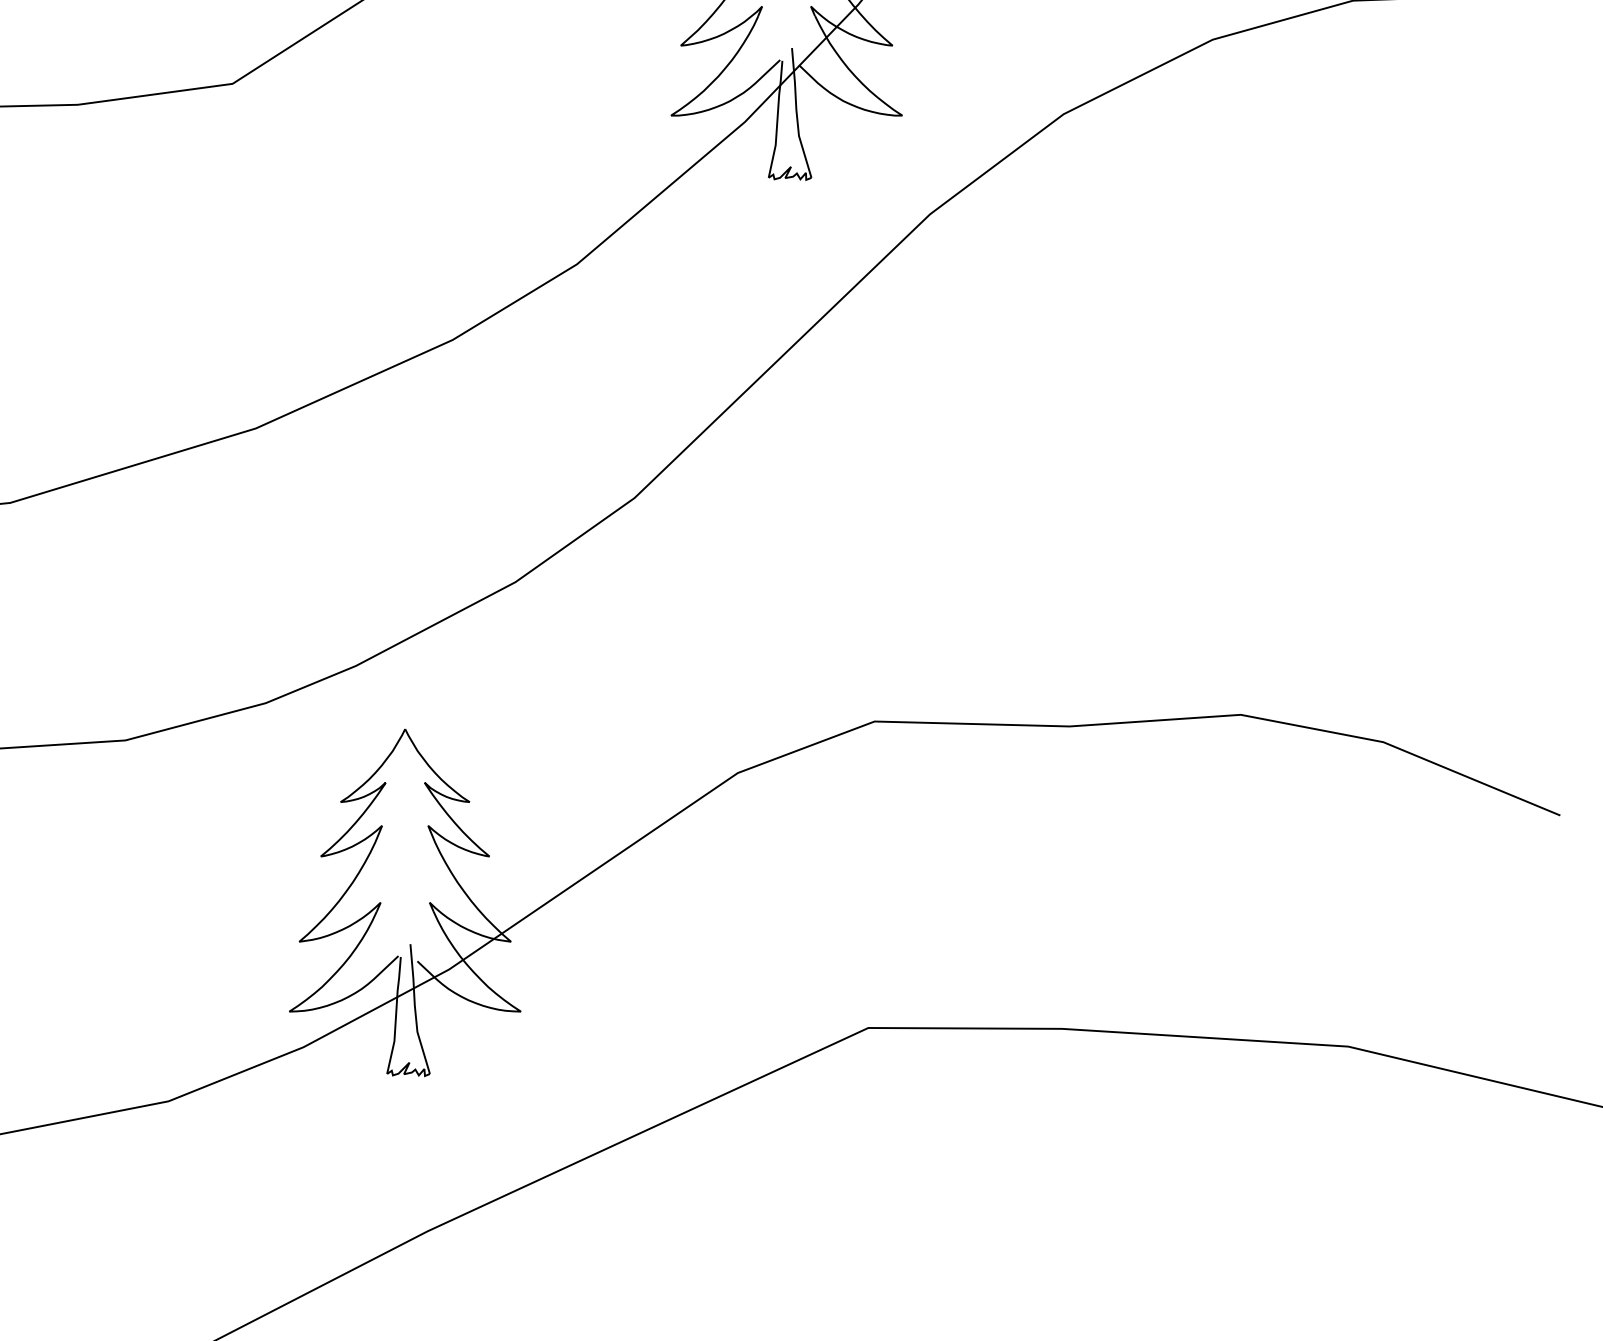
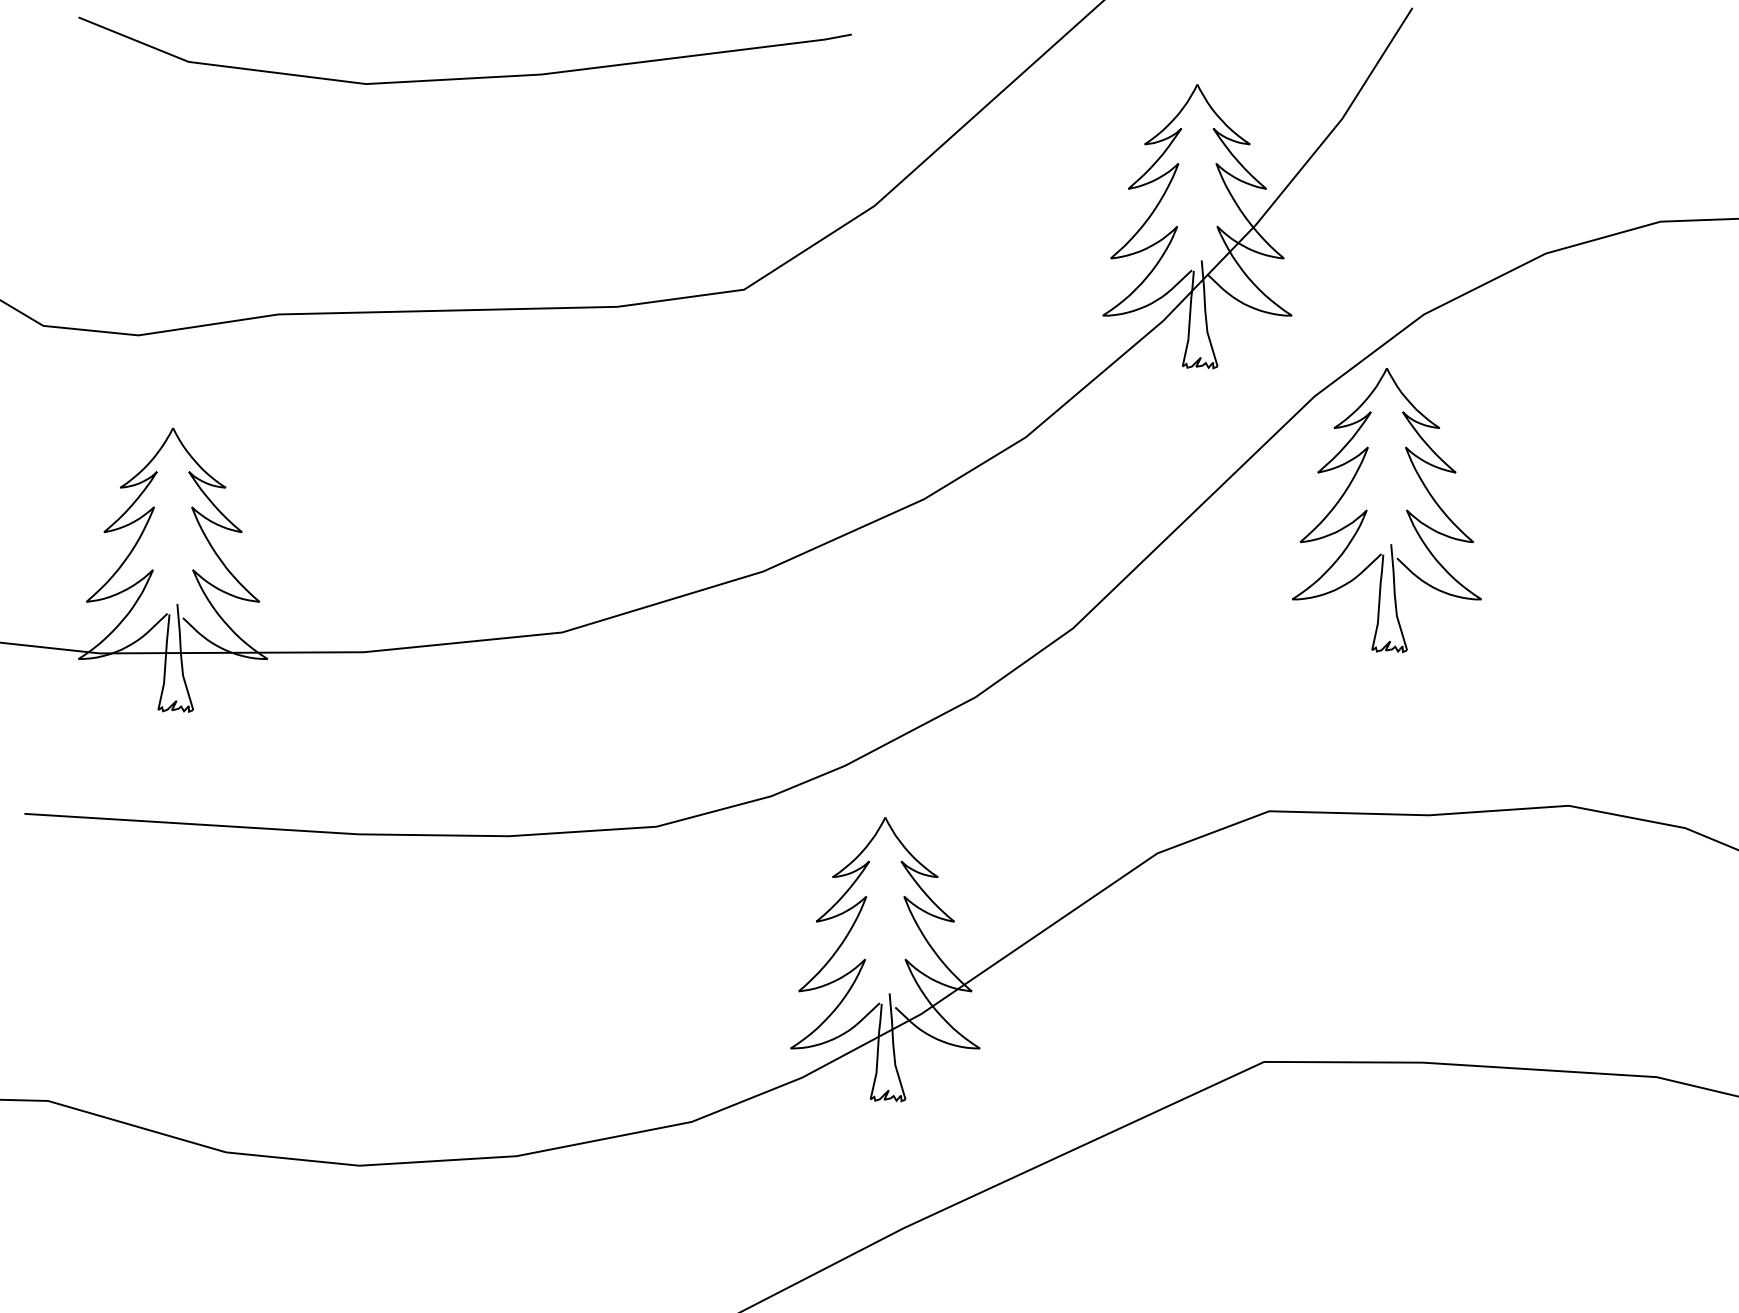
part: (994, 353) -> (1367, 510), added

